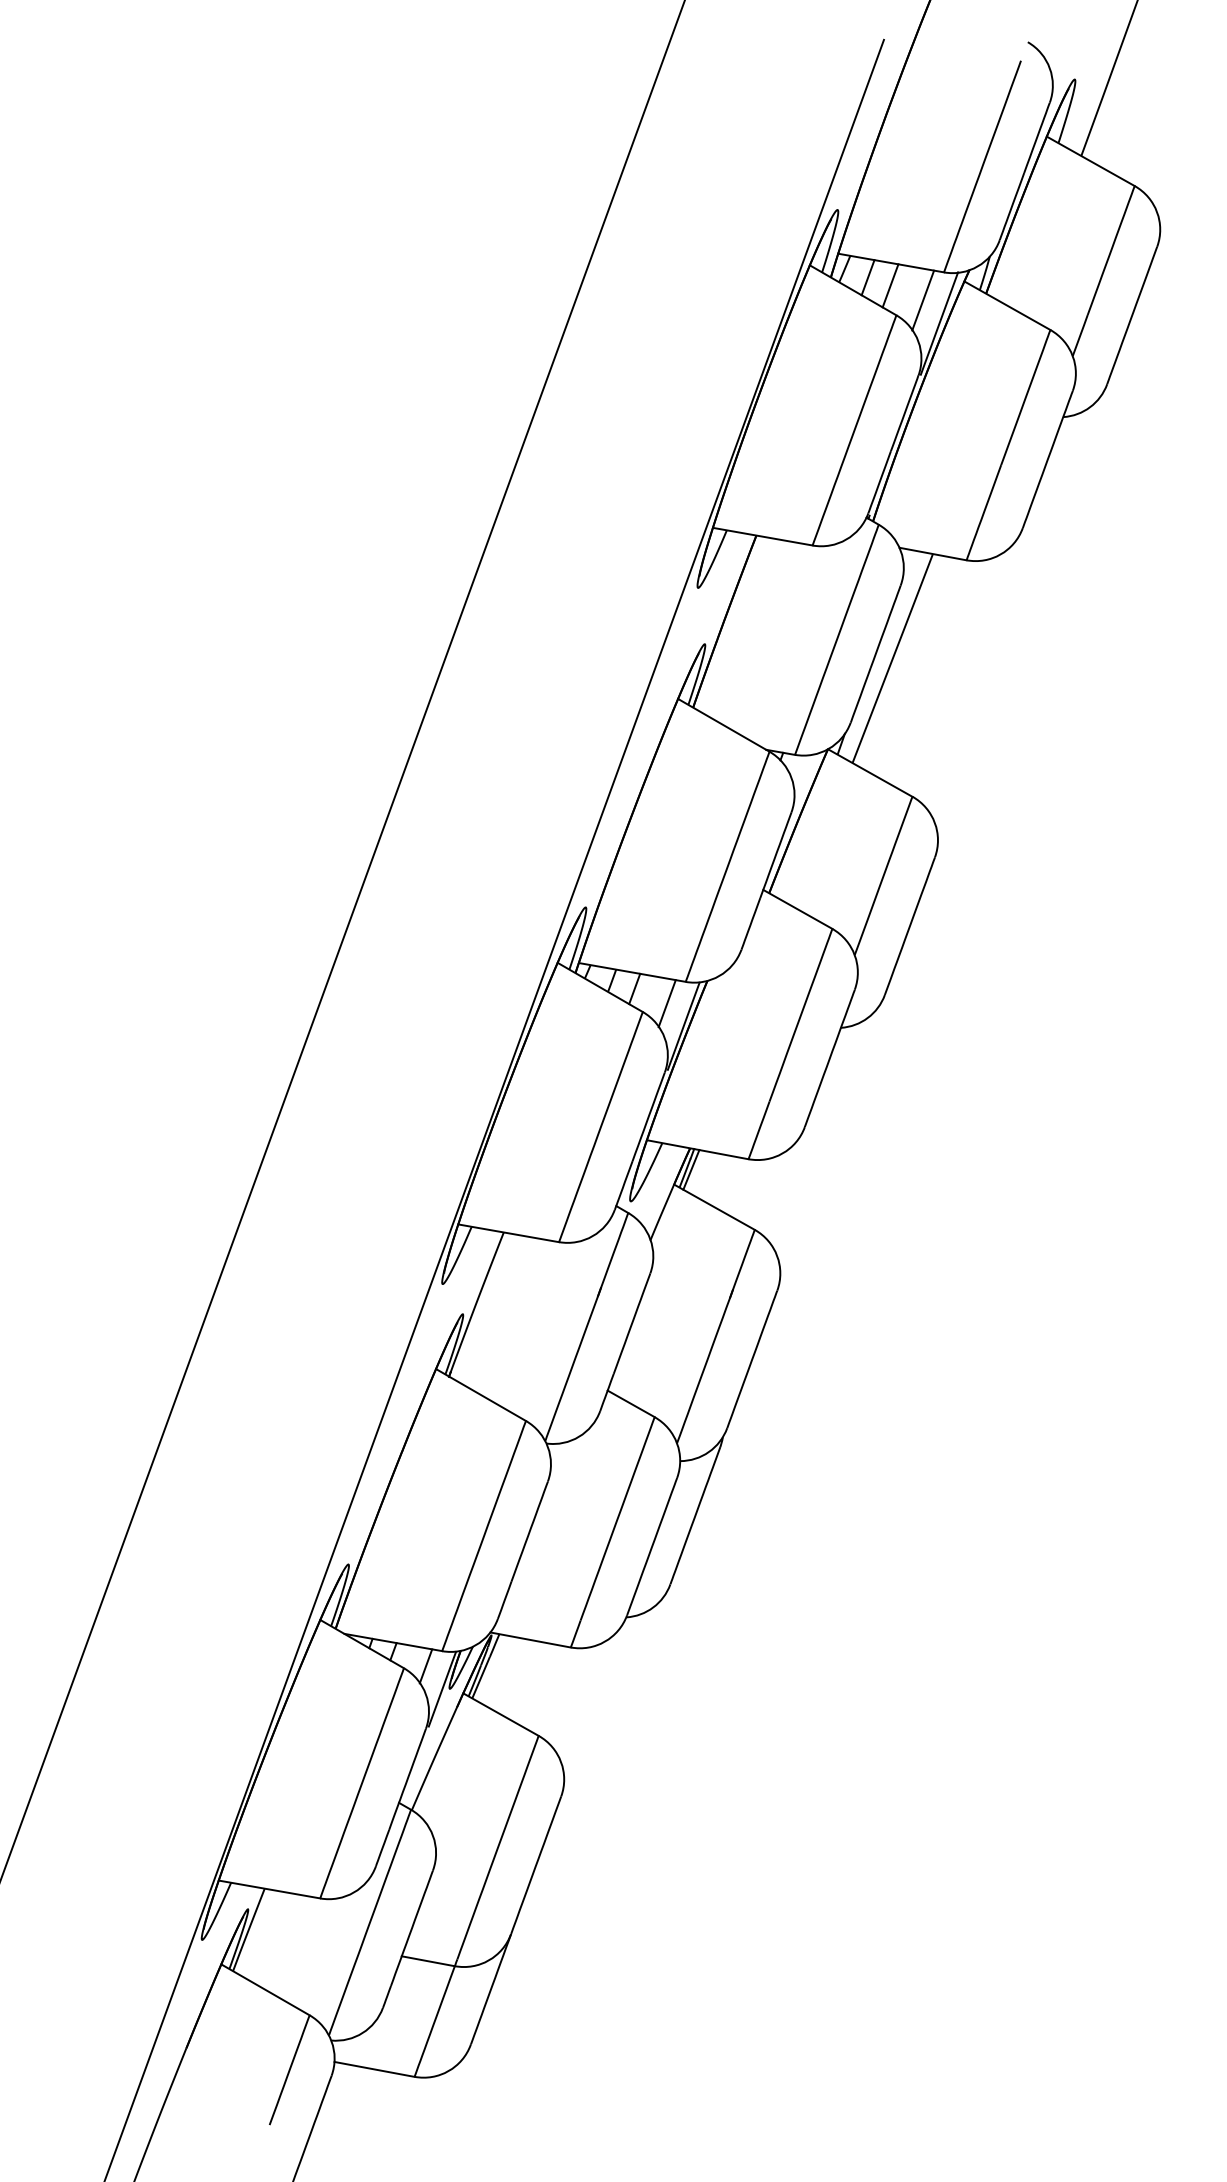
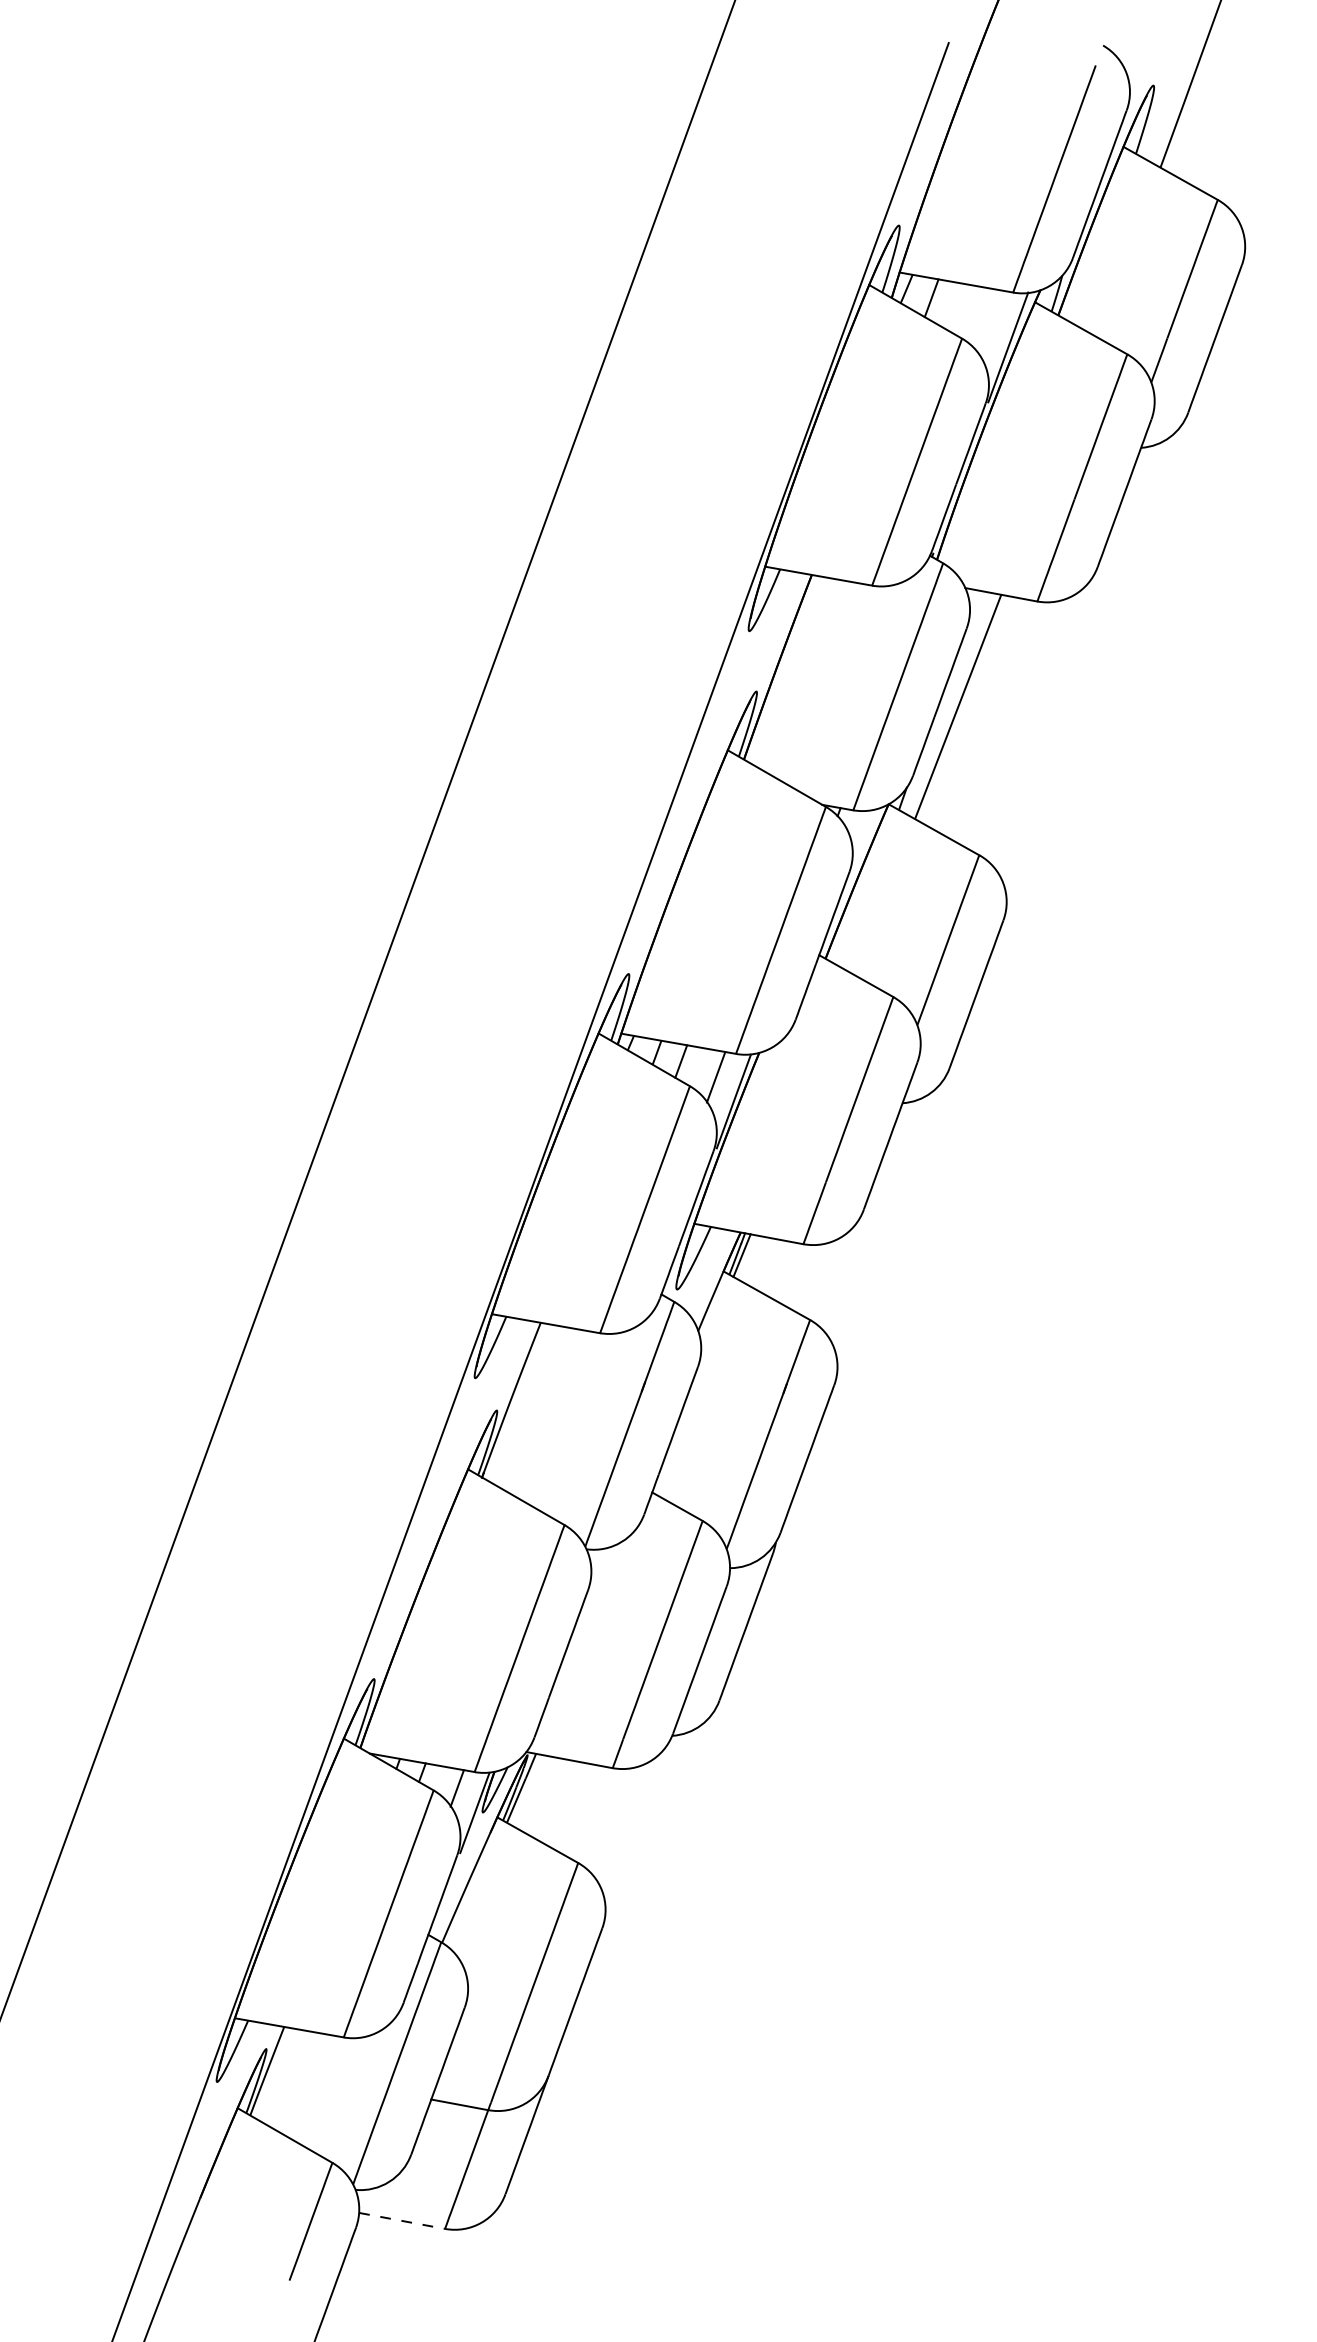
line: (890, 285) -> (955, 306), removed
line: (922, 300) -> (990, 322), removed
line: (374, 2069) -> (402, 2220), solid -> dashed

